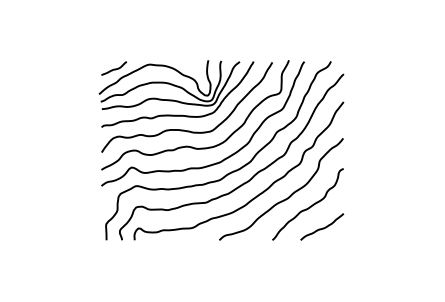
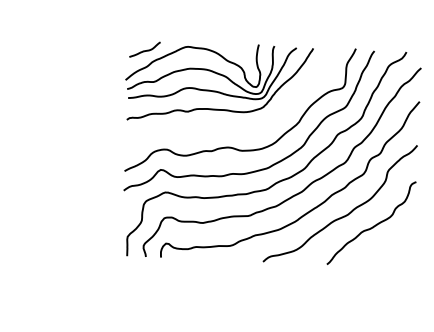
curve: (184, 129) -> (226, 126), removed
curve: (322, 227) -> (387, 251), removed

